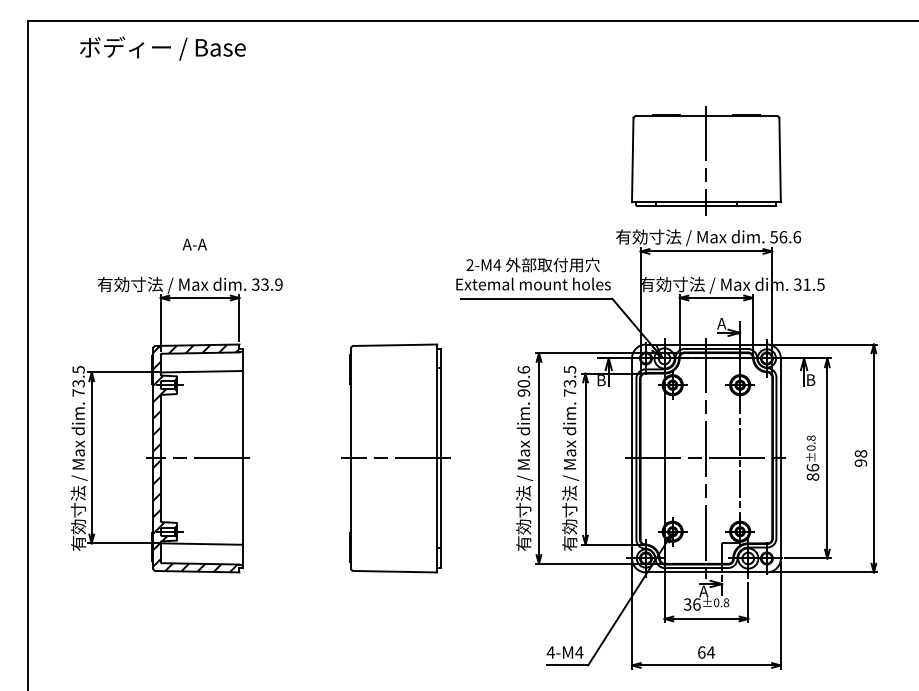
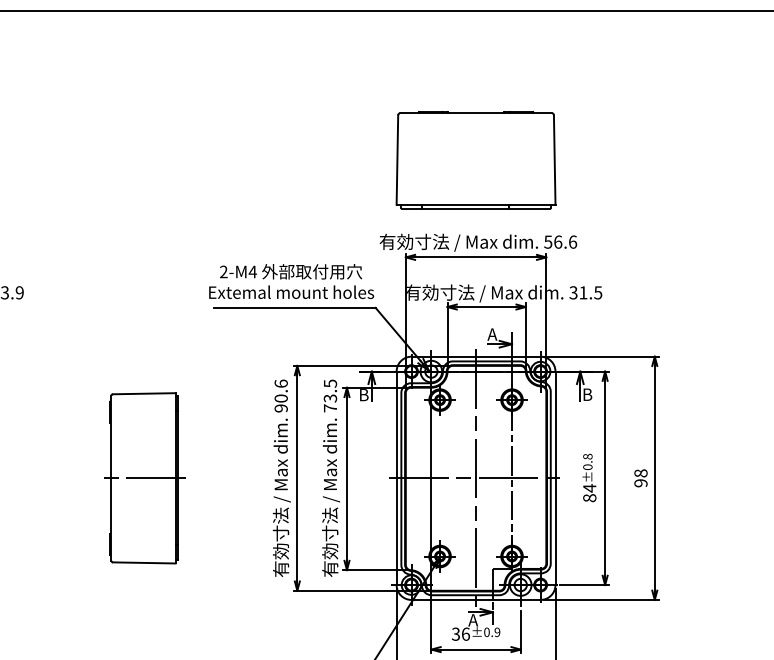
line: (706, 160) -> (476, 160), removed
part: (395, 458) -> (144, 478), size x0.7
text: (812, 467) -> (589, 487), 86 -> 84
text: (726, 602) -> (497, 632), ±0.8 -> ±0.9

